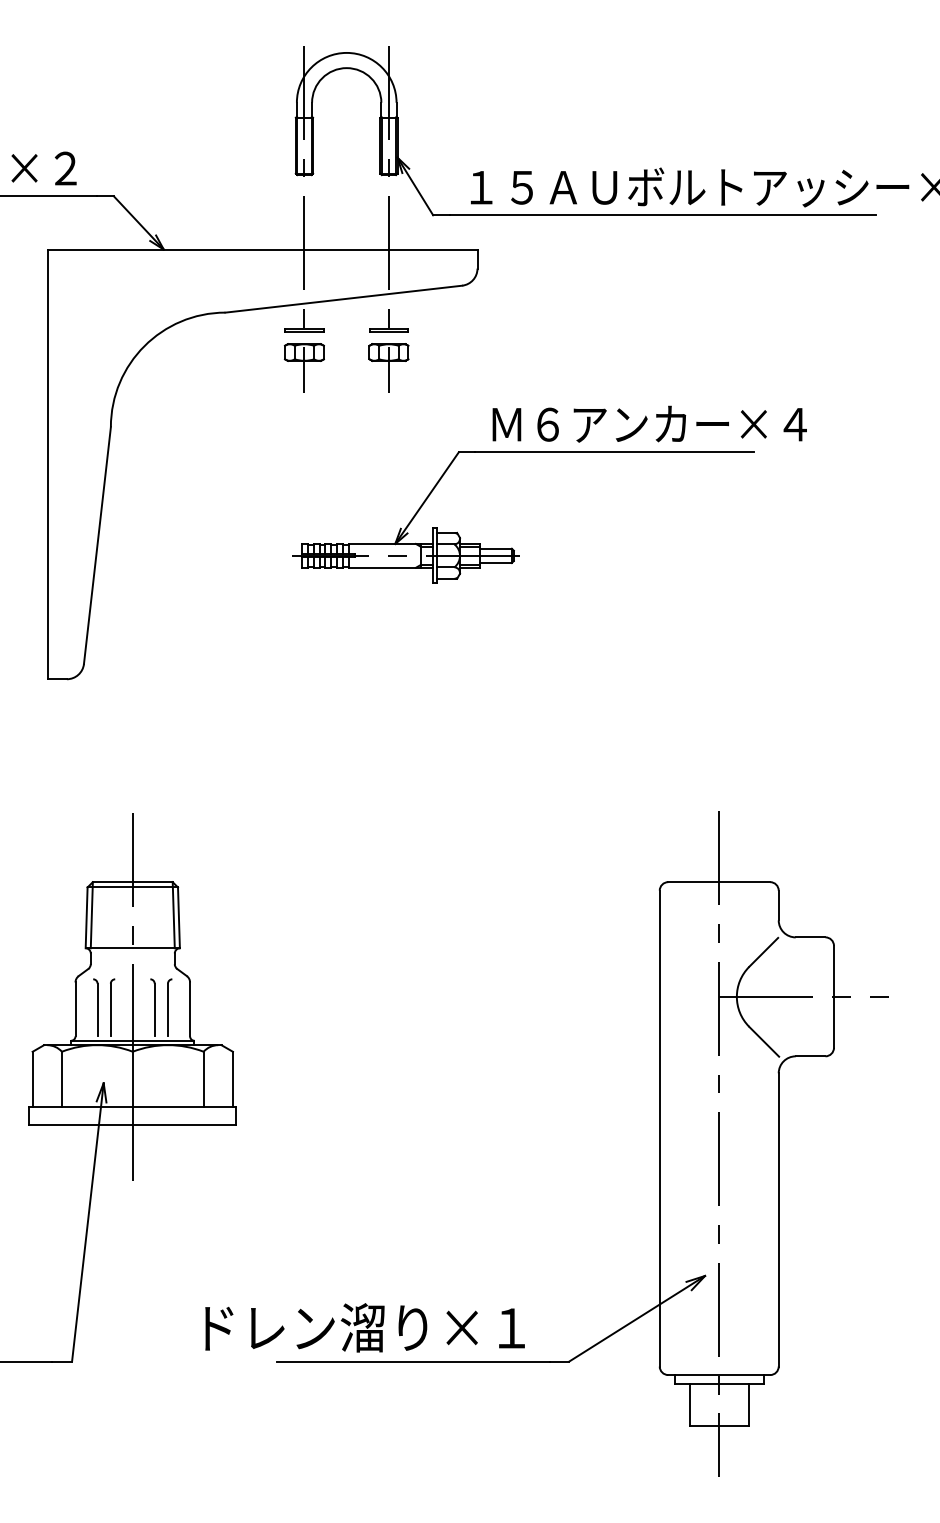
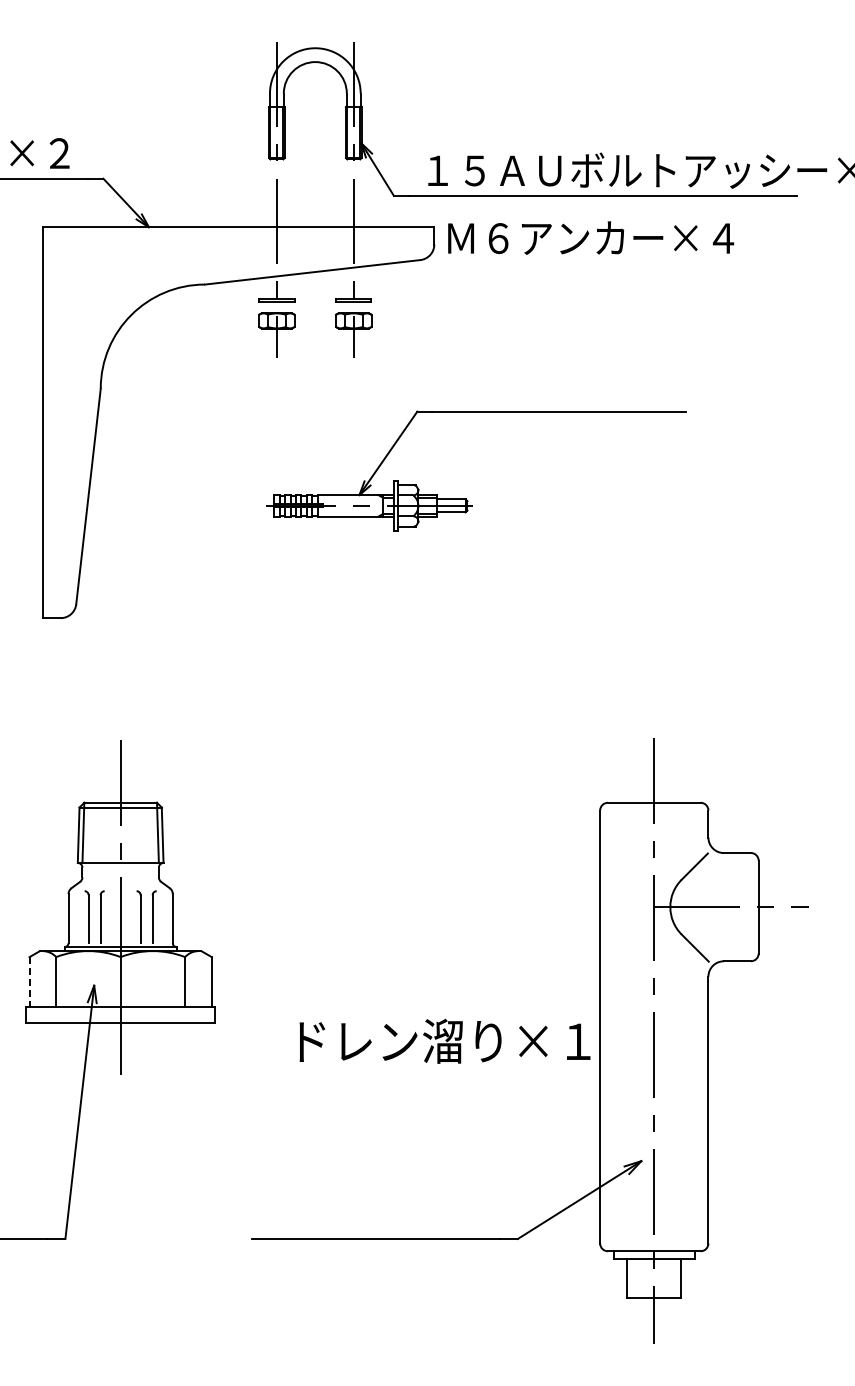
text: (650, 423) -> (591, 237), moved
line: (32, 1079) -> (29, 982), solid -> dashed
text: (364, 1326) -> (444, 1040), moved

